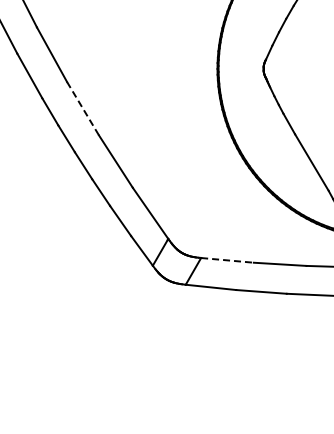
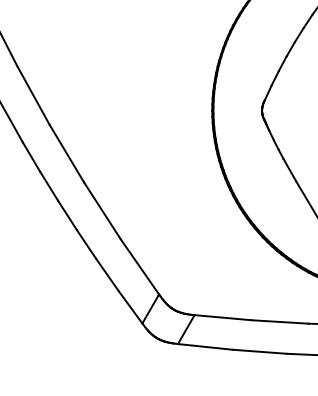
line: (83, 109) -> (67, 154), dashed -> solid
line: (227, 260) -> (223, 317), dashed -> solid

